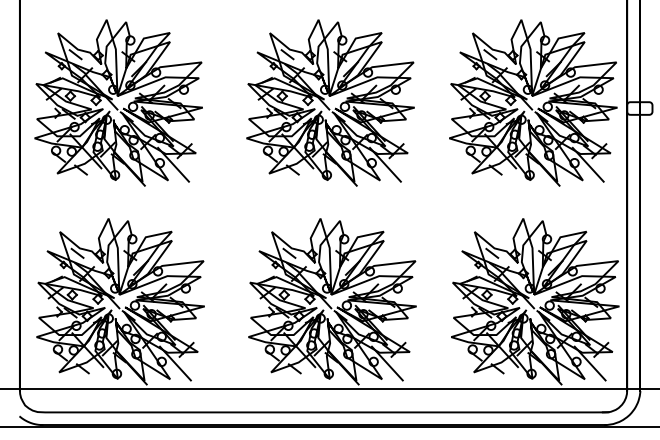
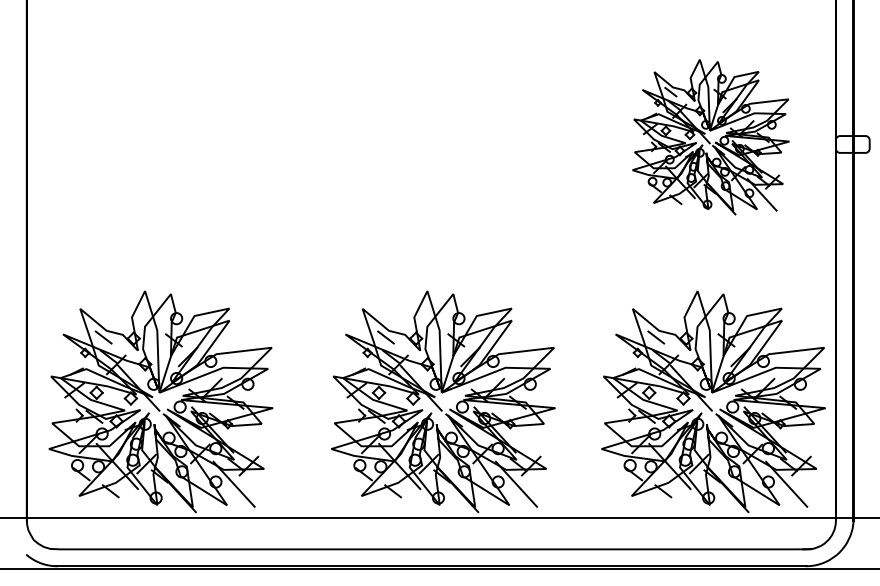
part: (330, 102) -> (440, 136), removed
part: (118, 103) -> (158, 137), removed
part: (533, 103) -> (710, 137), size x0.7

